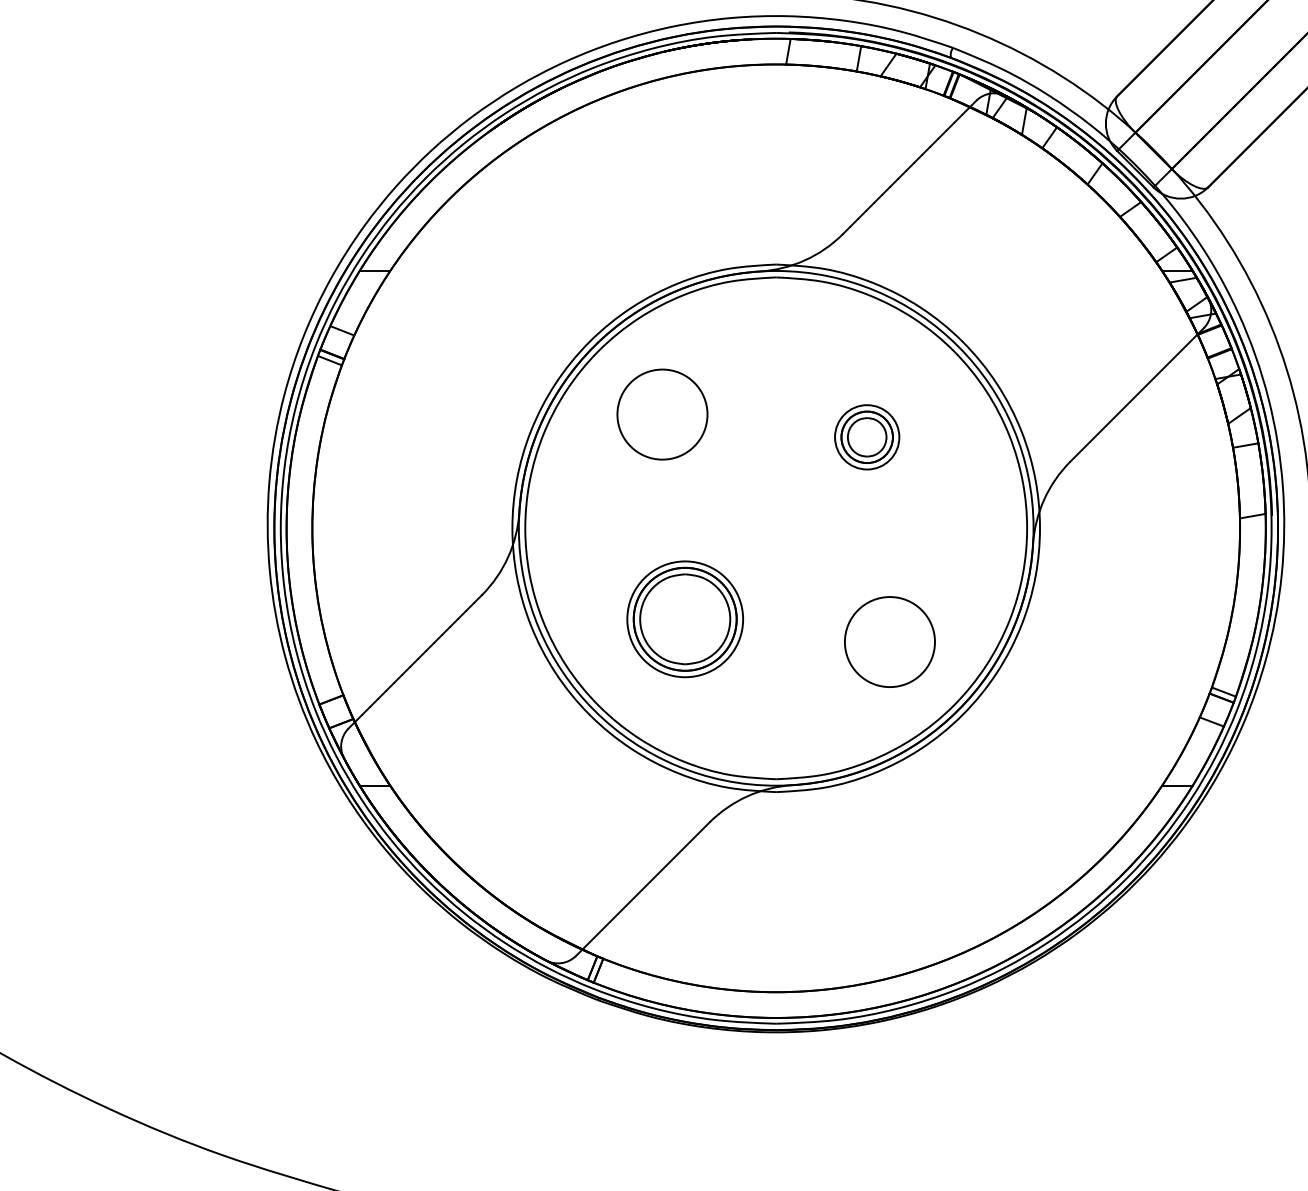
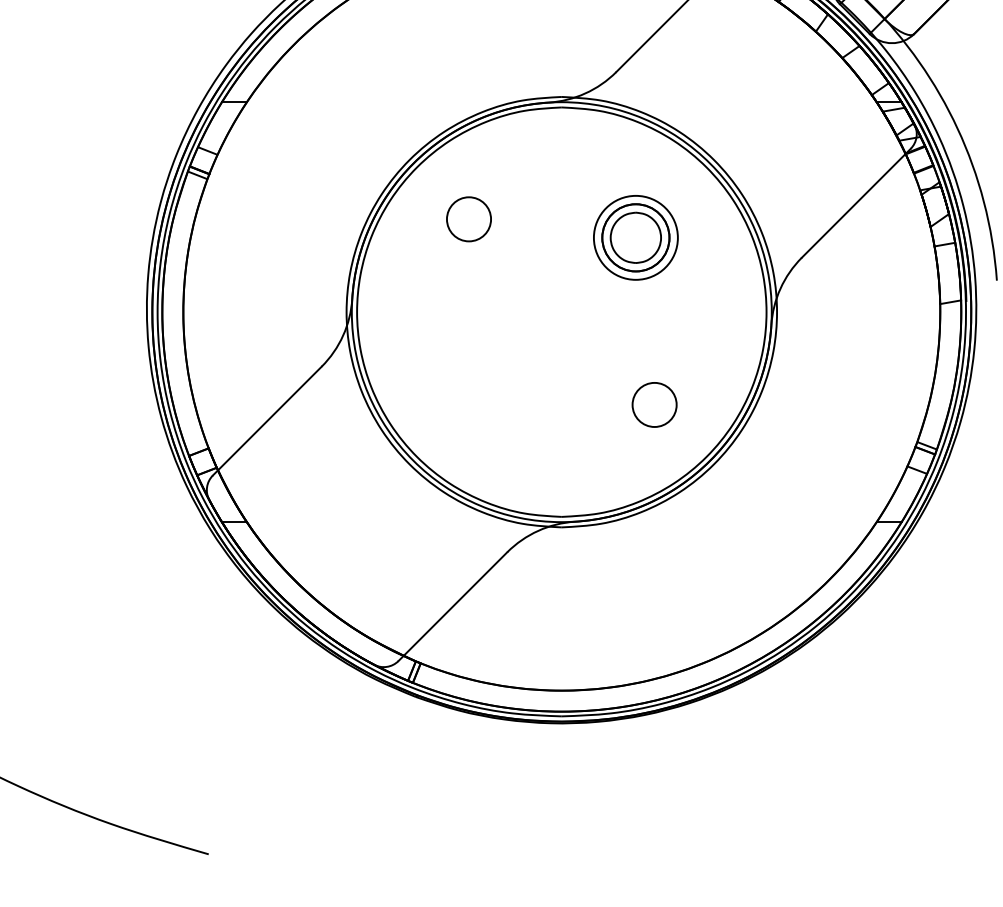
circle: (662, 414) -> (469, 219), size x0.6
part: (867, 437) -> (636, 238), size x1.6
part: (684, 619) -> (486, 386), removed
circle: (889, 641) -> (654, 404), size x0.6

